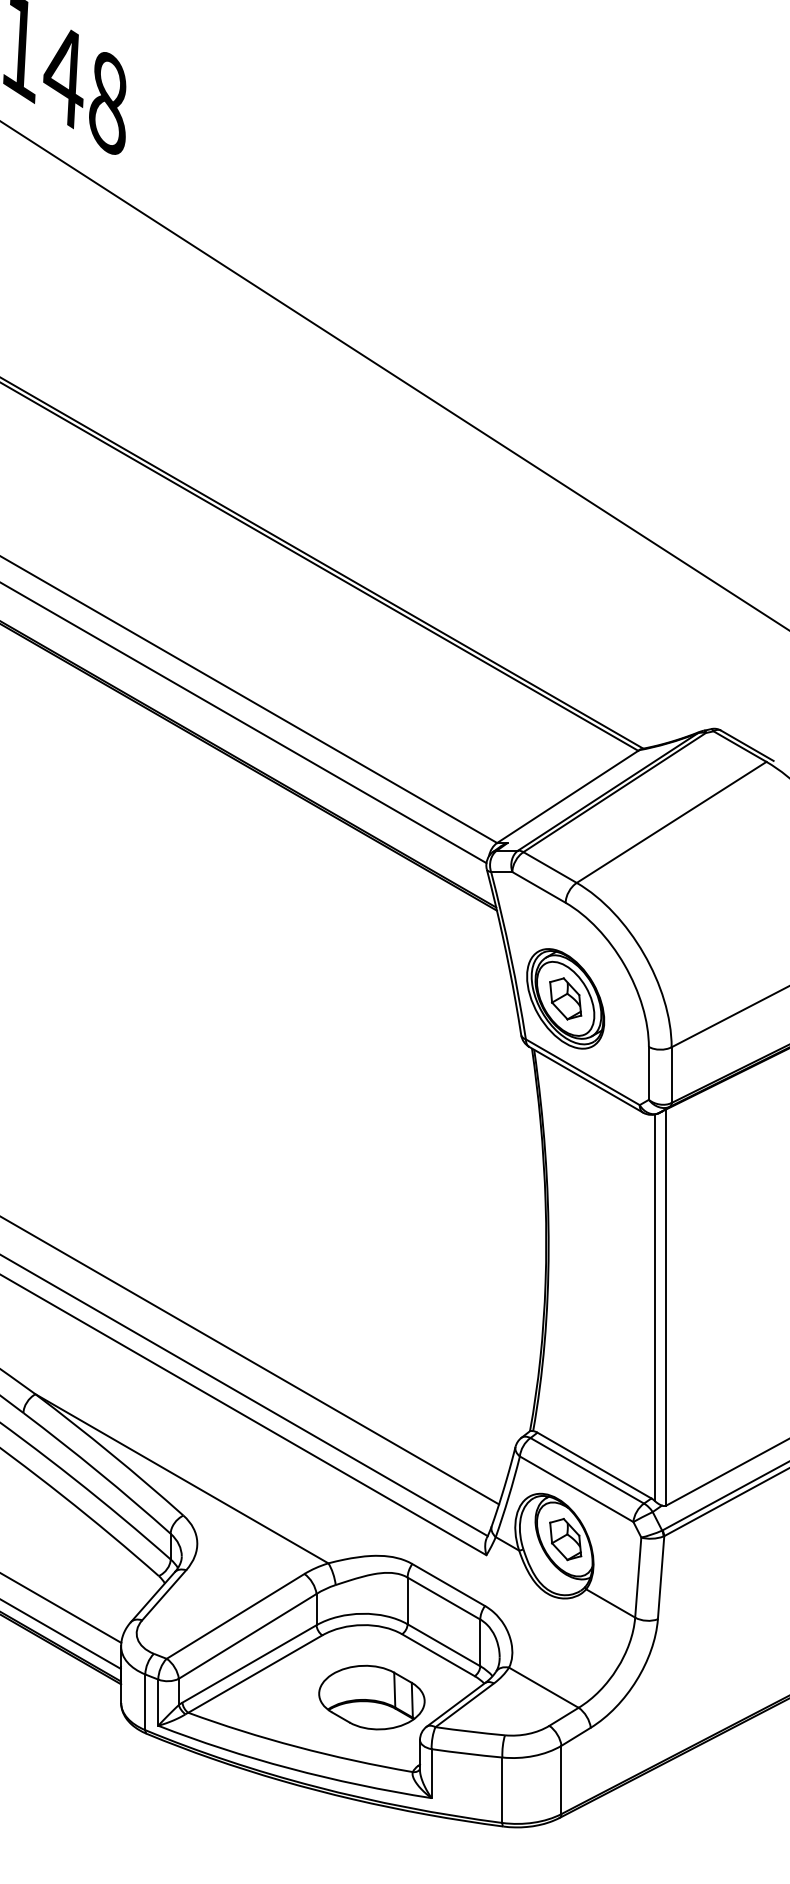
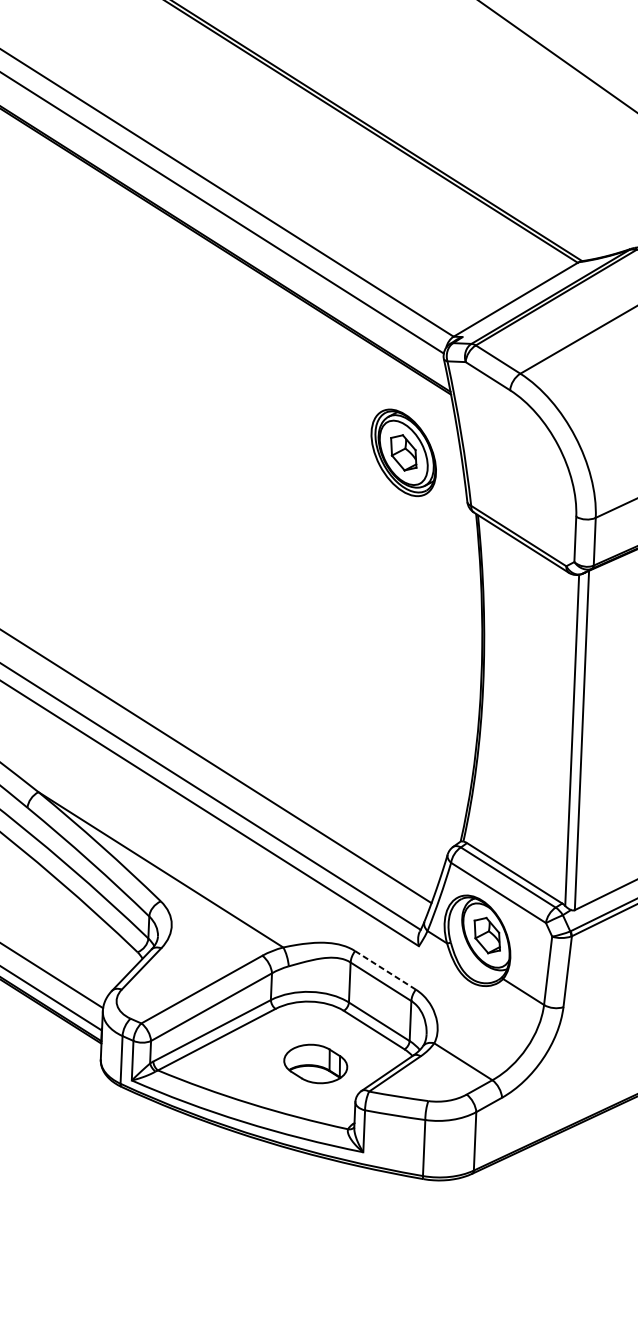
part: (565, 998) -> (403, 452), moved
line: (448, 1585) -> (385, 970), solid -> dashed
part: (371, 1697) -> (315, 1063), size x0.7

